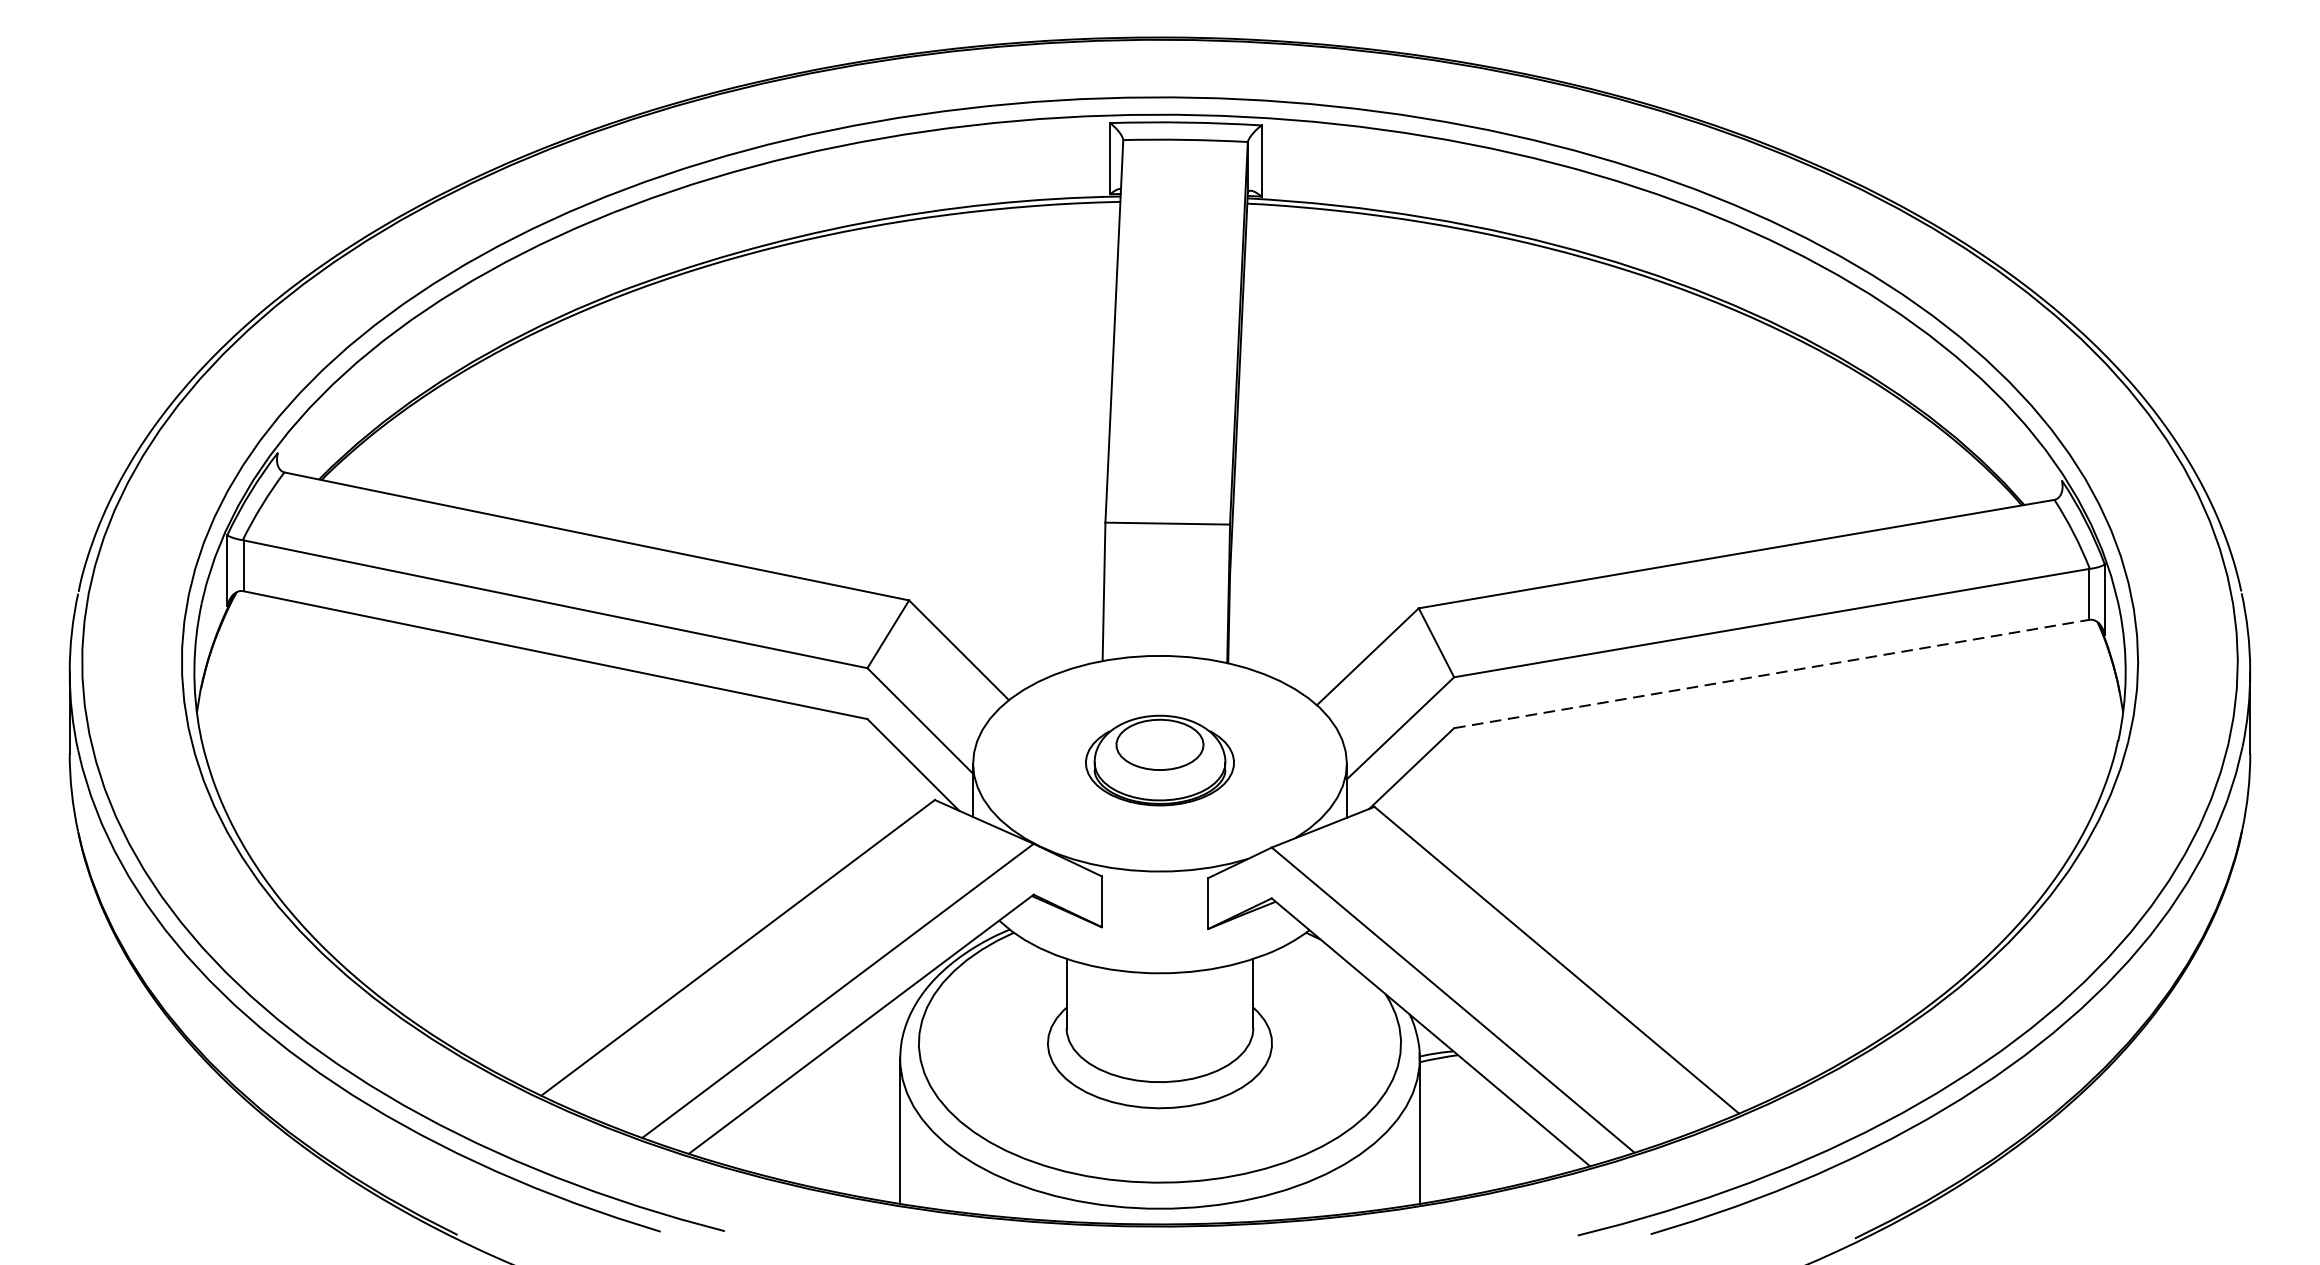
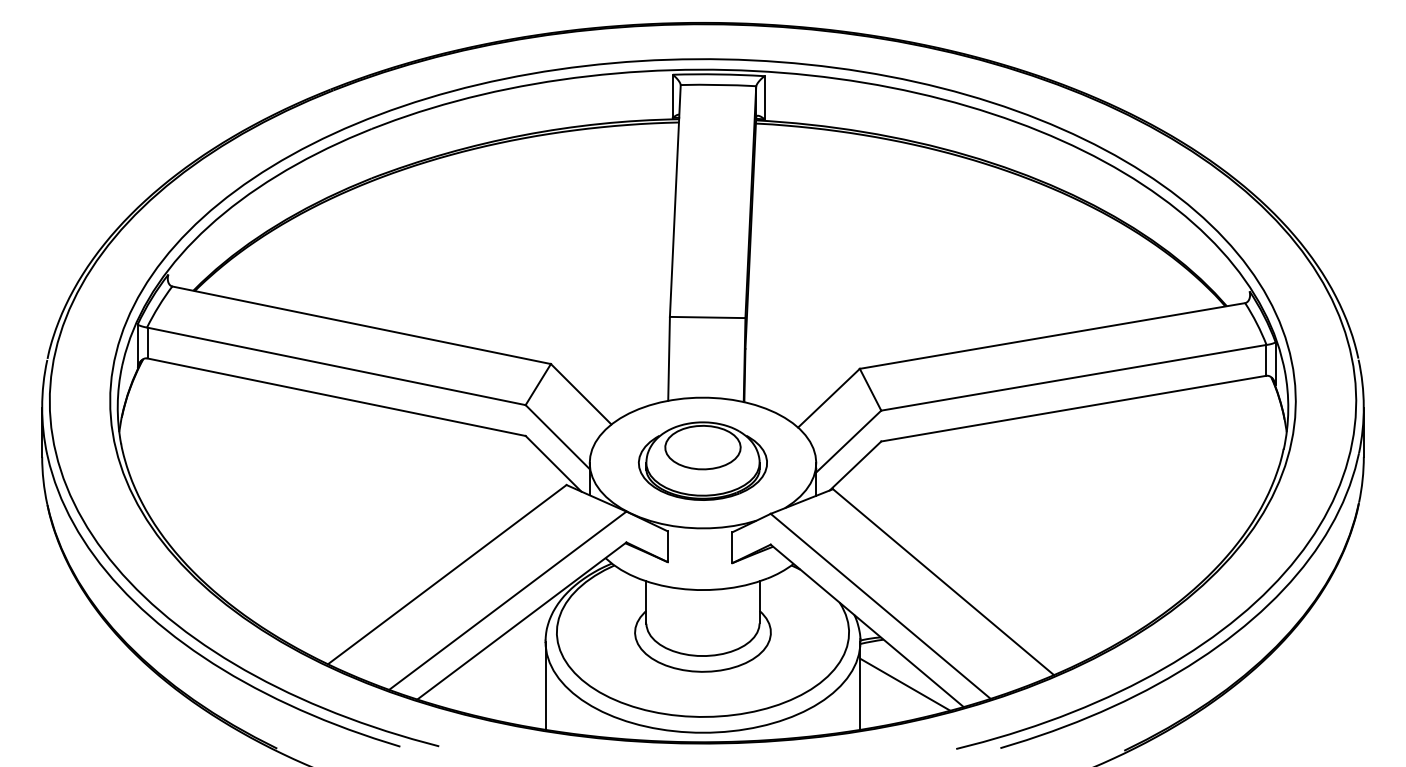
line: (1772, 673) -> (1074, 408), dashed -> solid
part: (1159, 759) -> (702, 460), size x1.43
line: (1494, 1129) -> (905, 684), added

